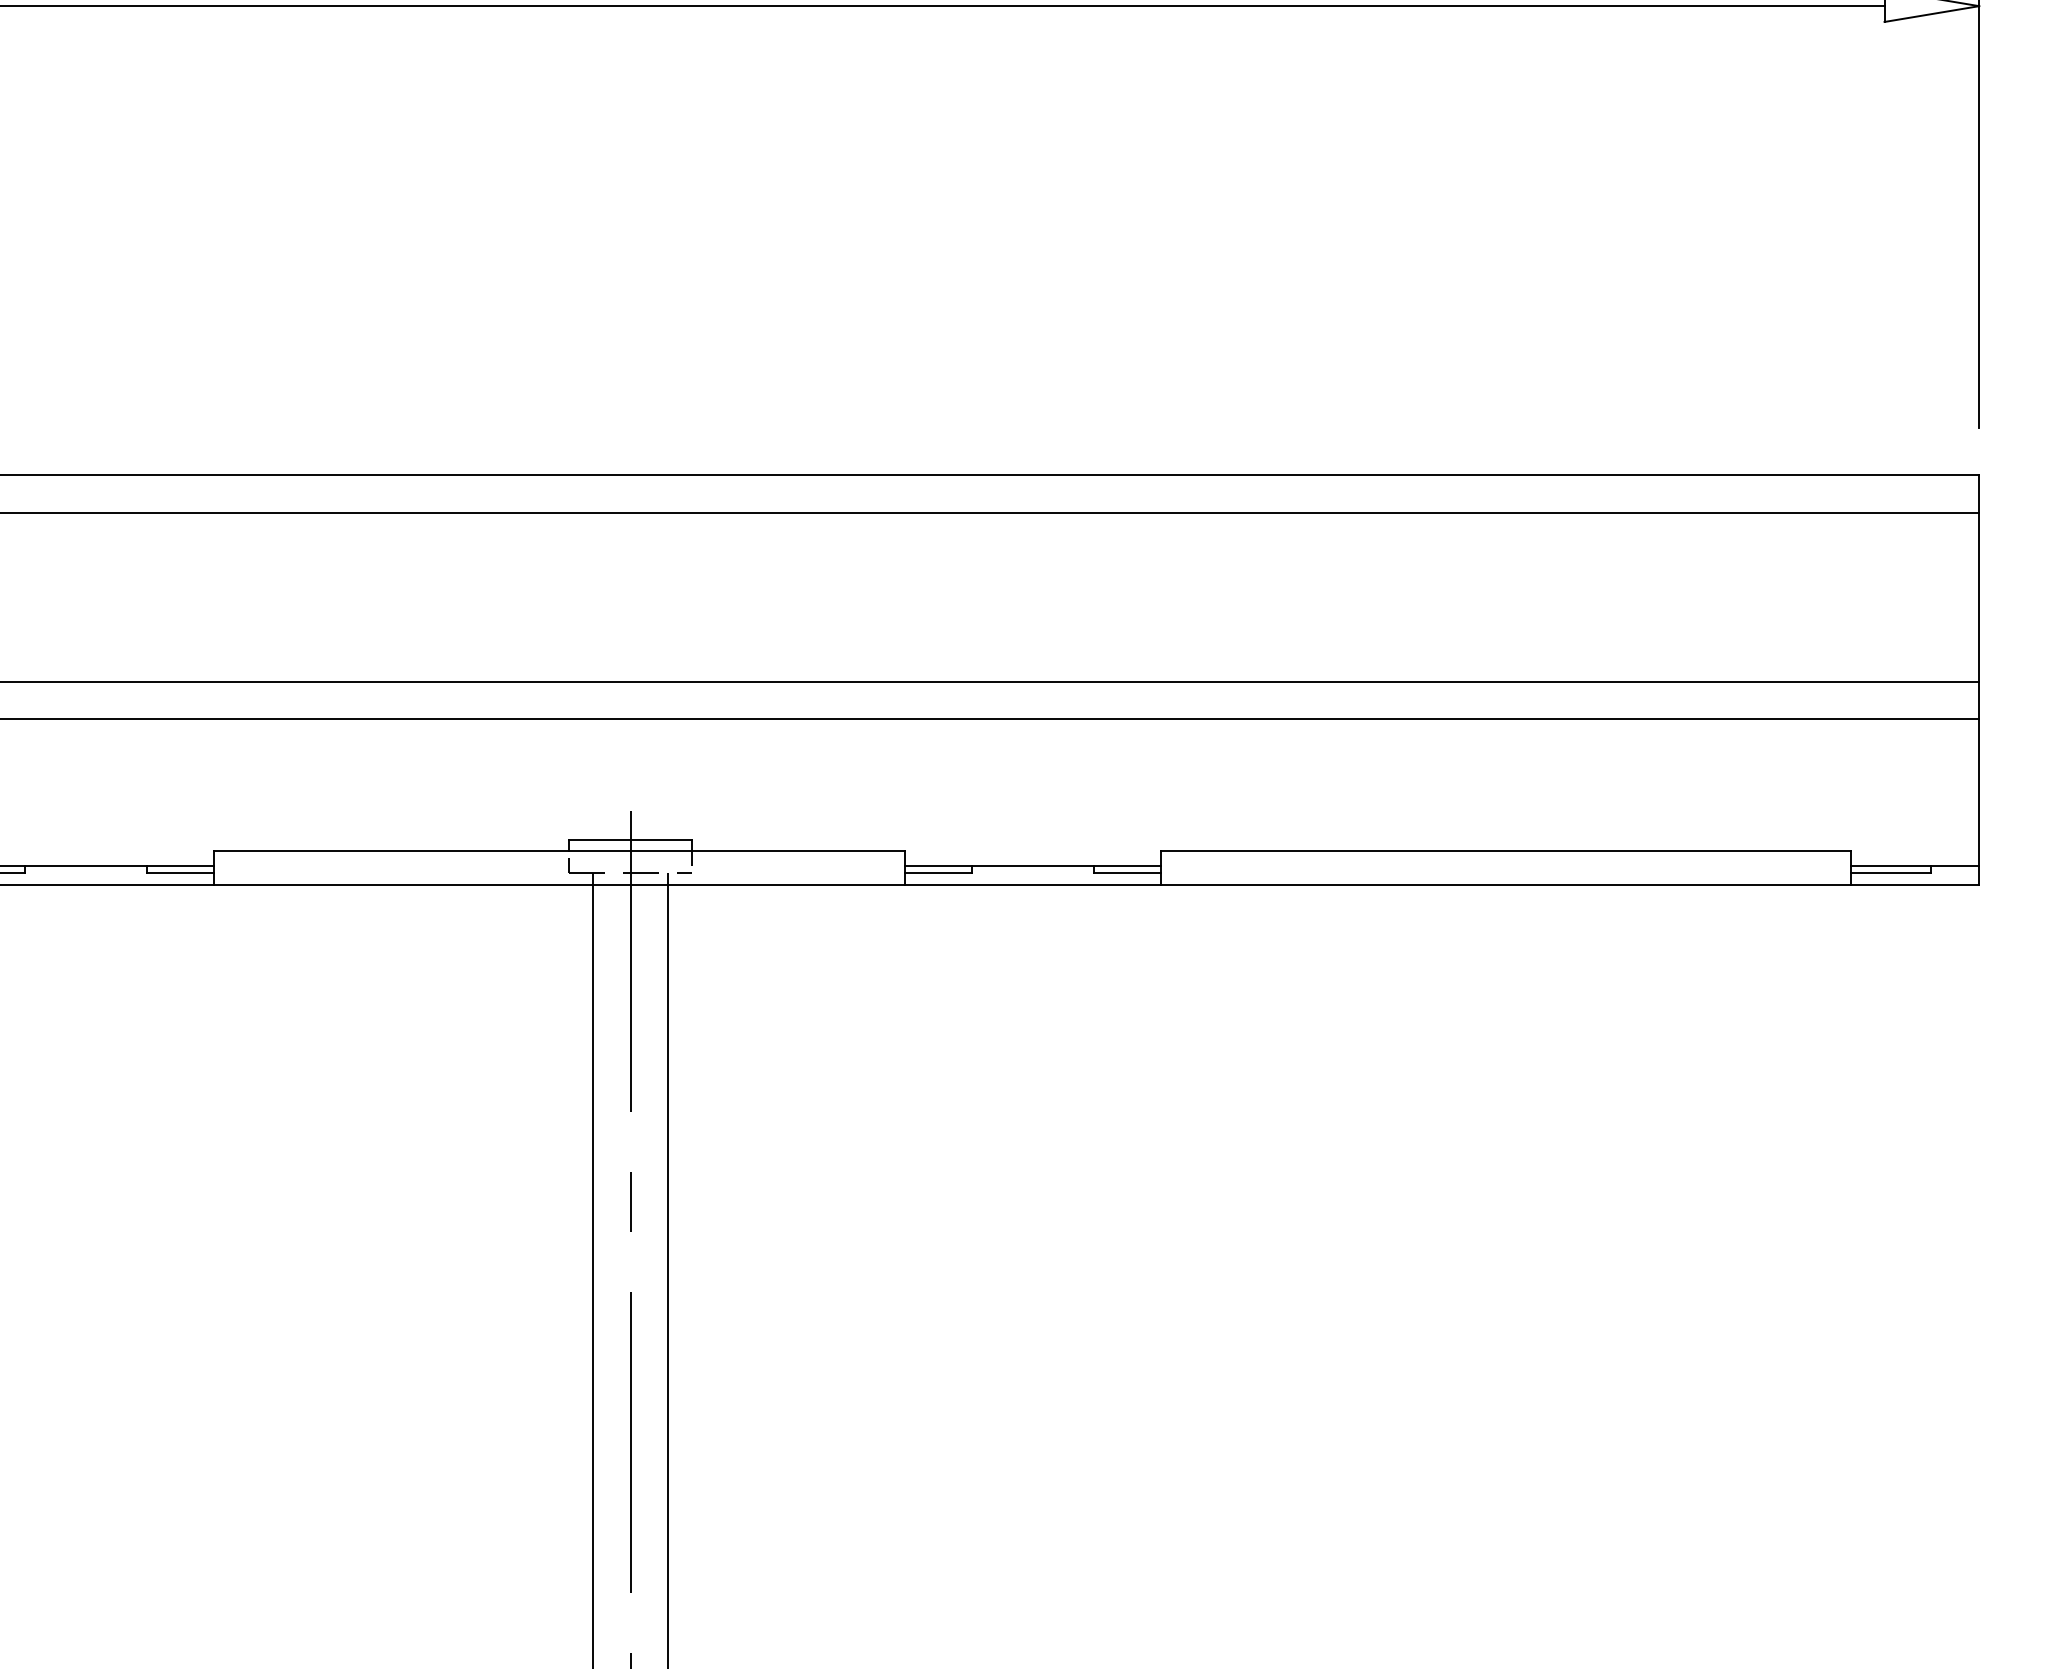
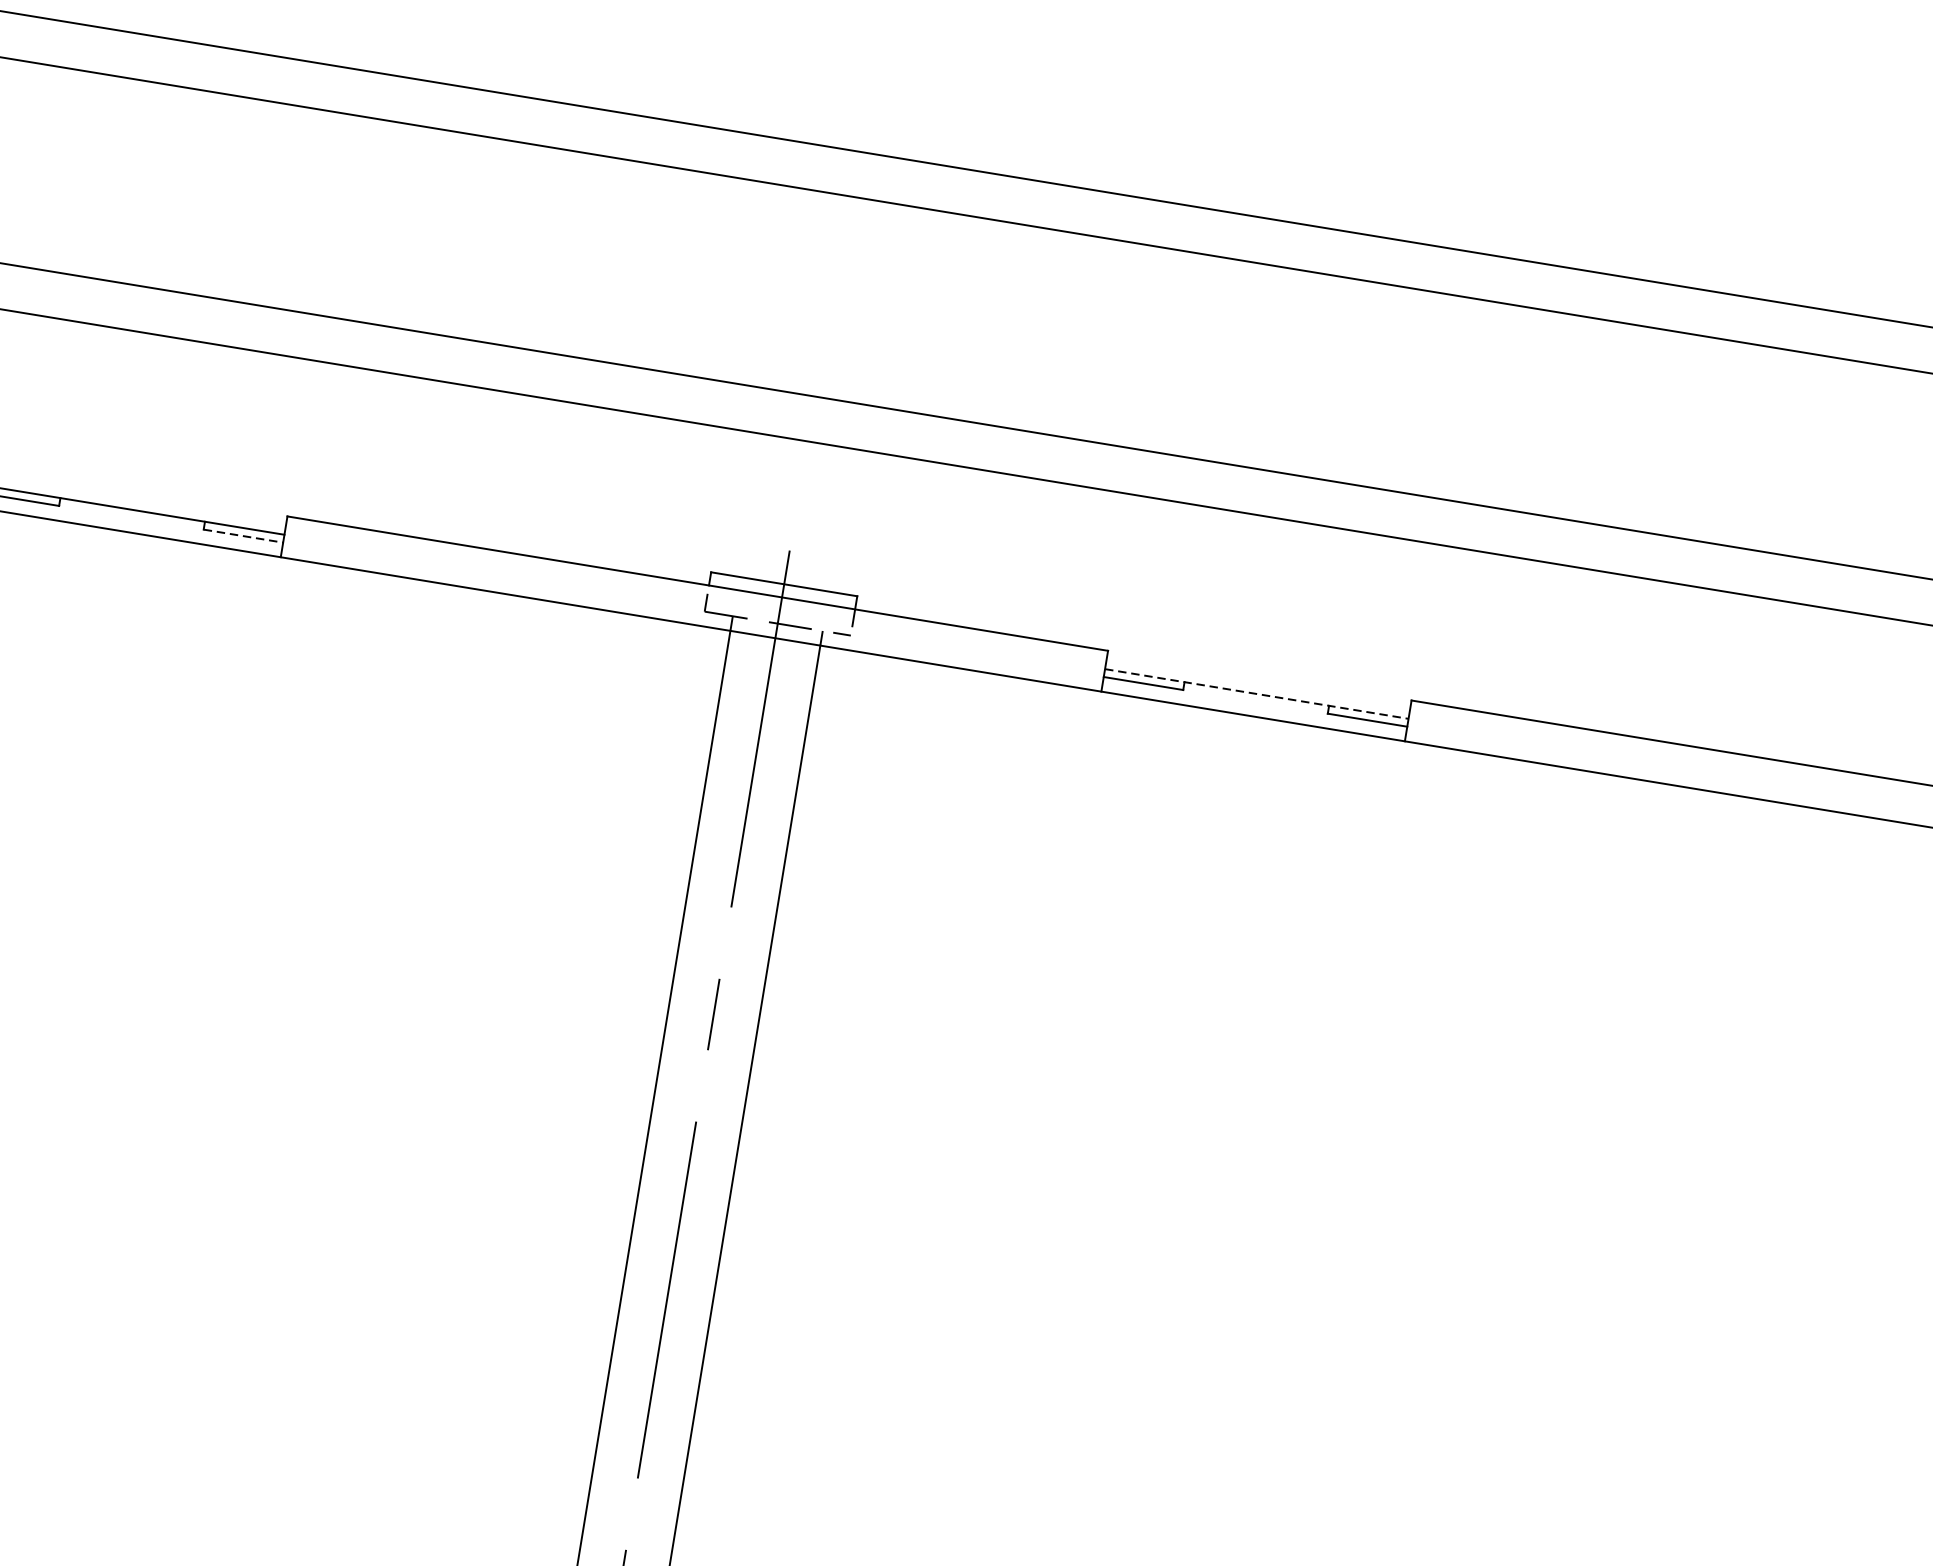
line: (1032, 866) -> (1256, 694), solid -> dashed
line: (181, 872) -> (244, 535), solid -> dashed

